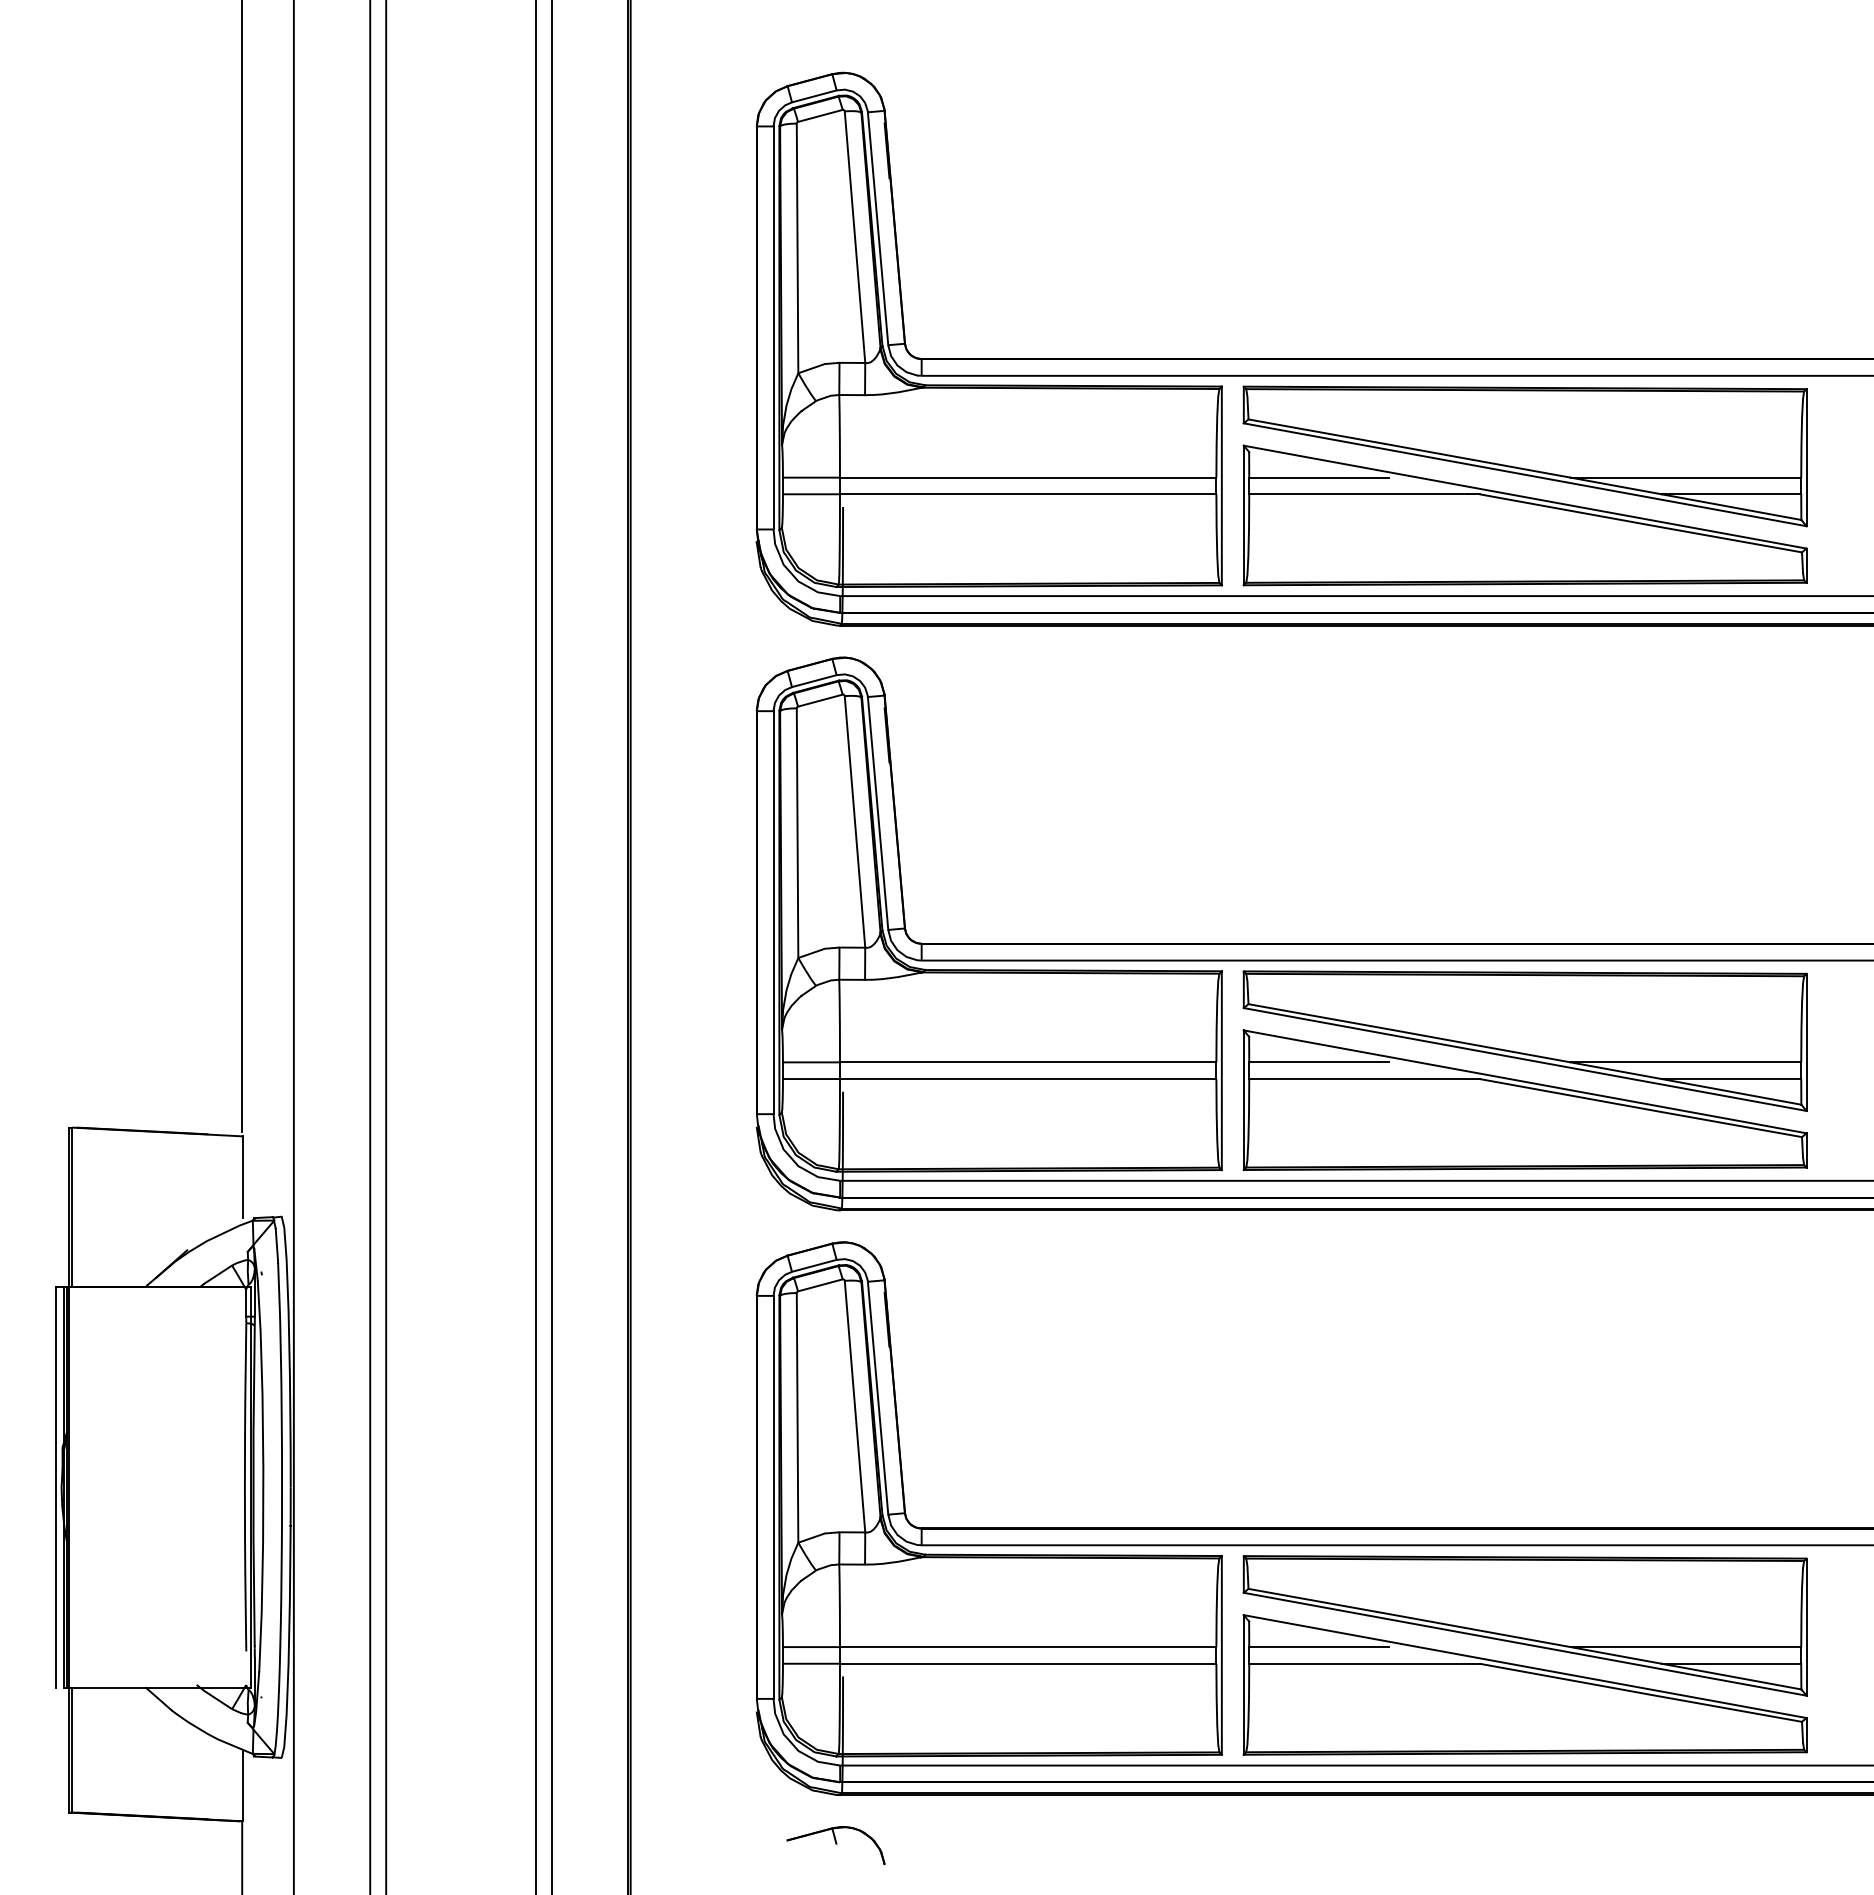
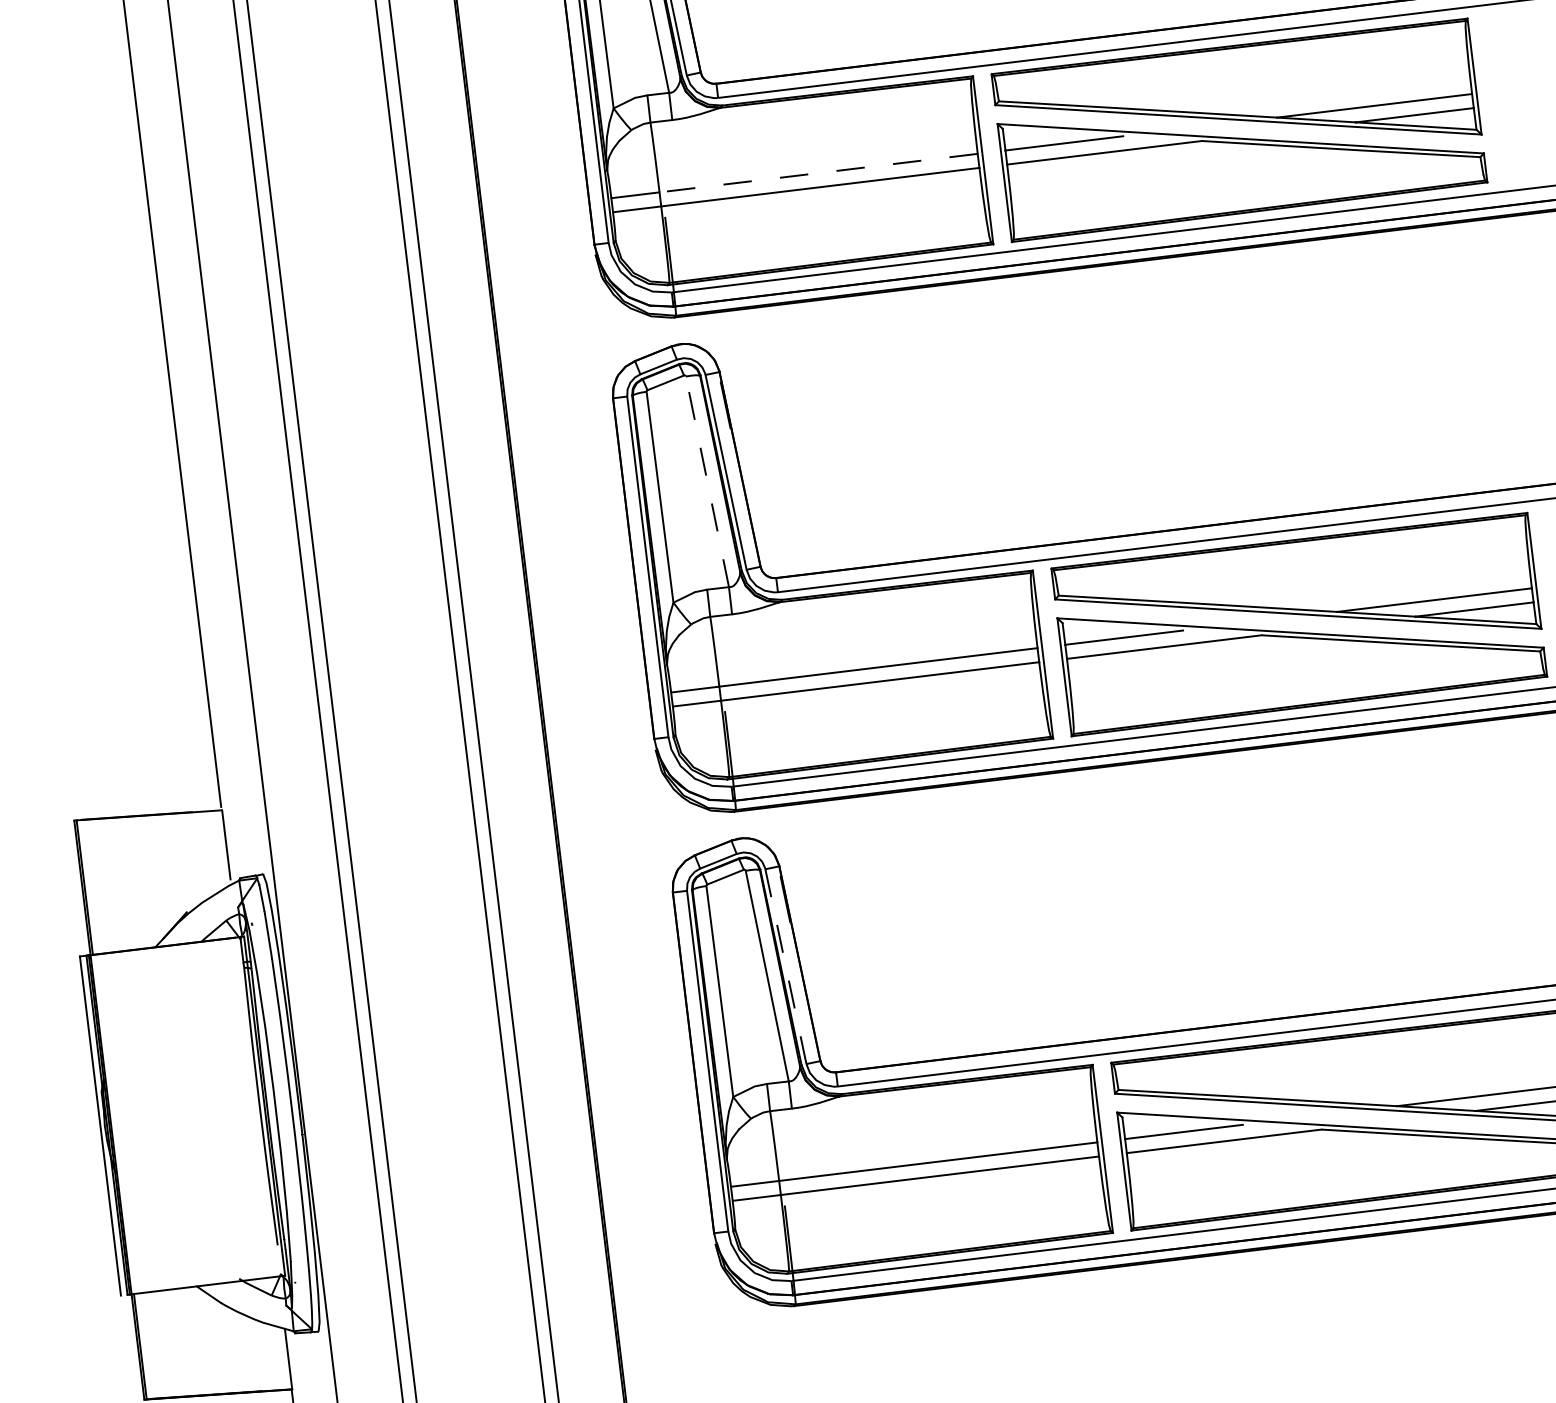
line: (1027, 477) -> (818, 173), solid -> dashed
line: (854, 821) -> (706, 481), solid -> dashed
line: (878, 1398) -> (786, 966), solid -> dashed
part: (835, 1845) -> (795, 1349), removed

